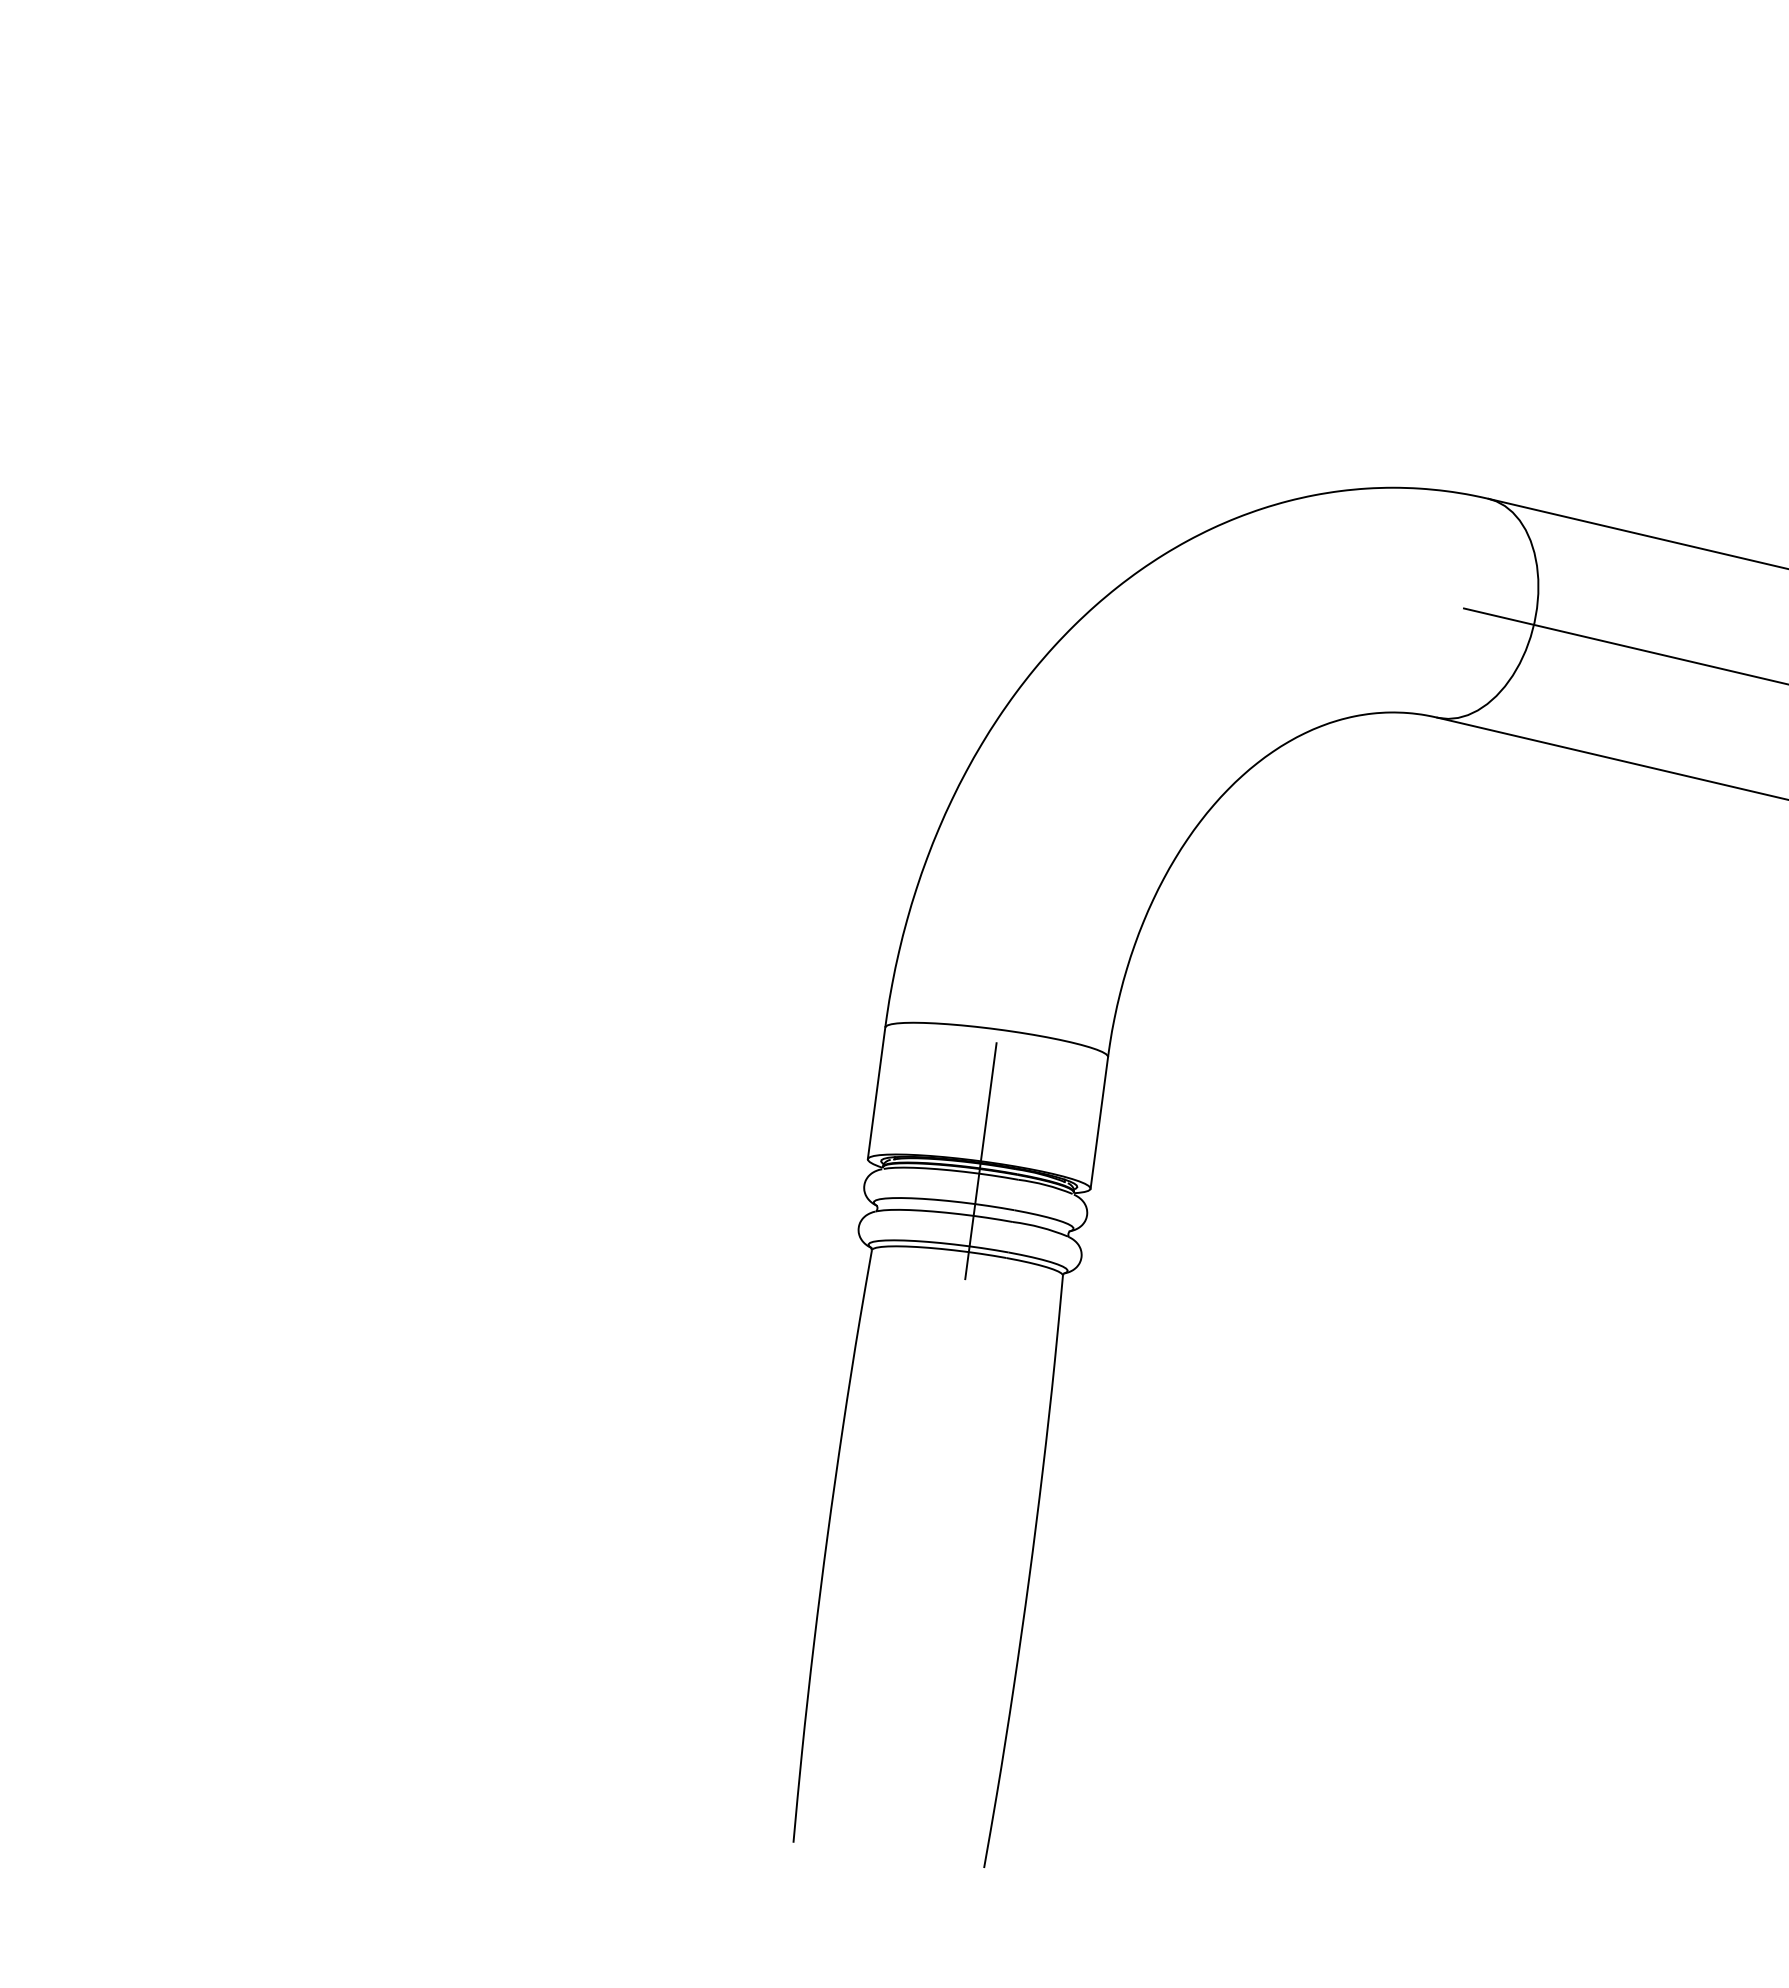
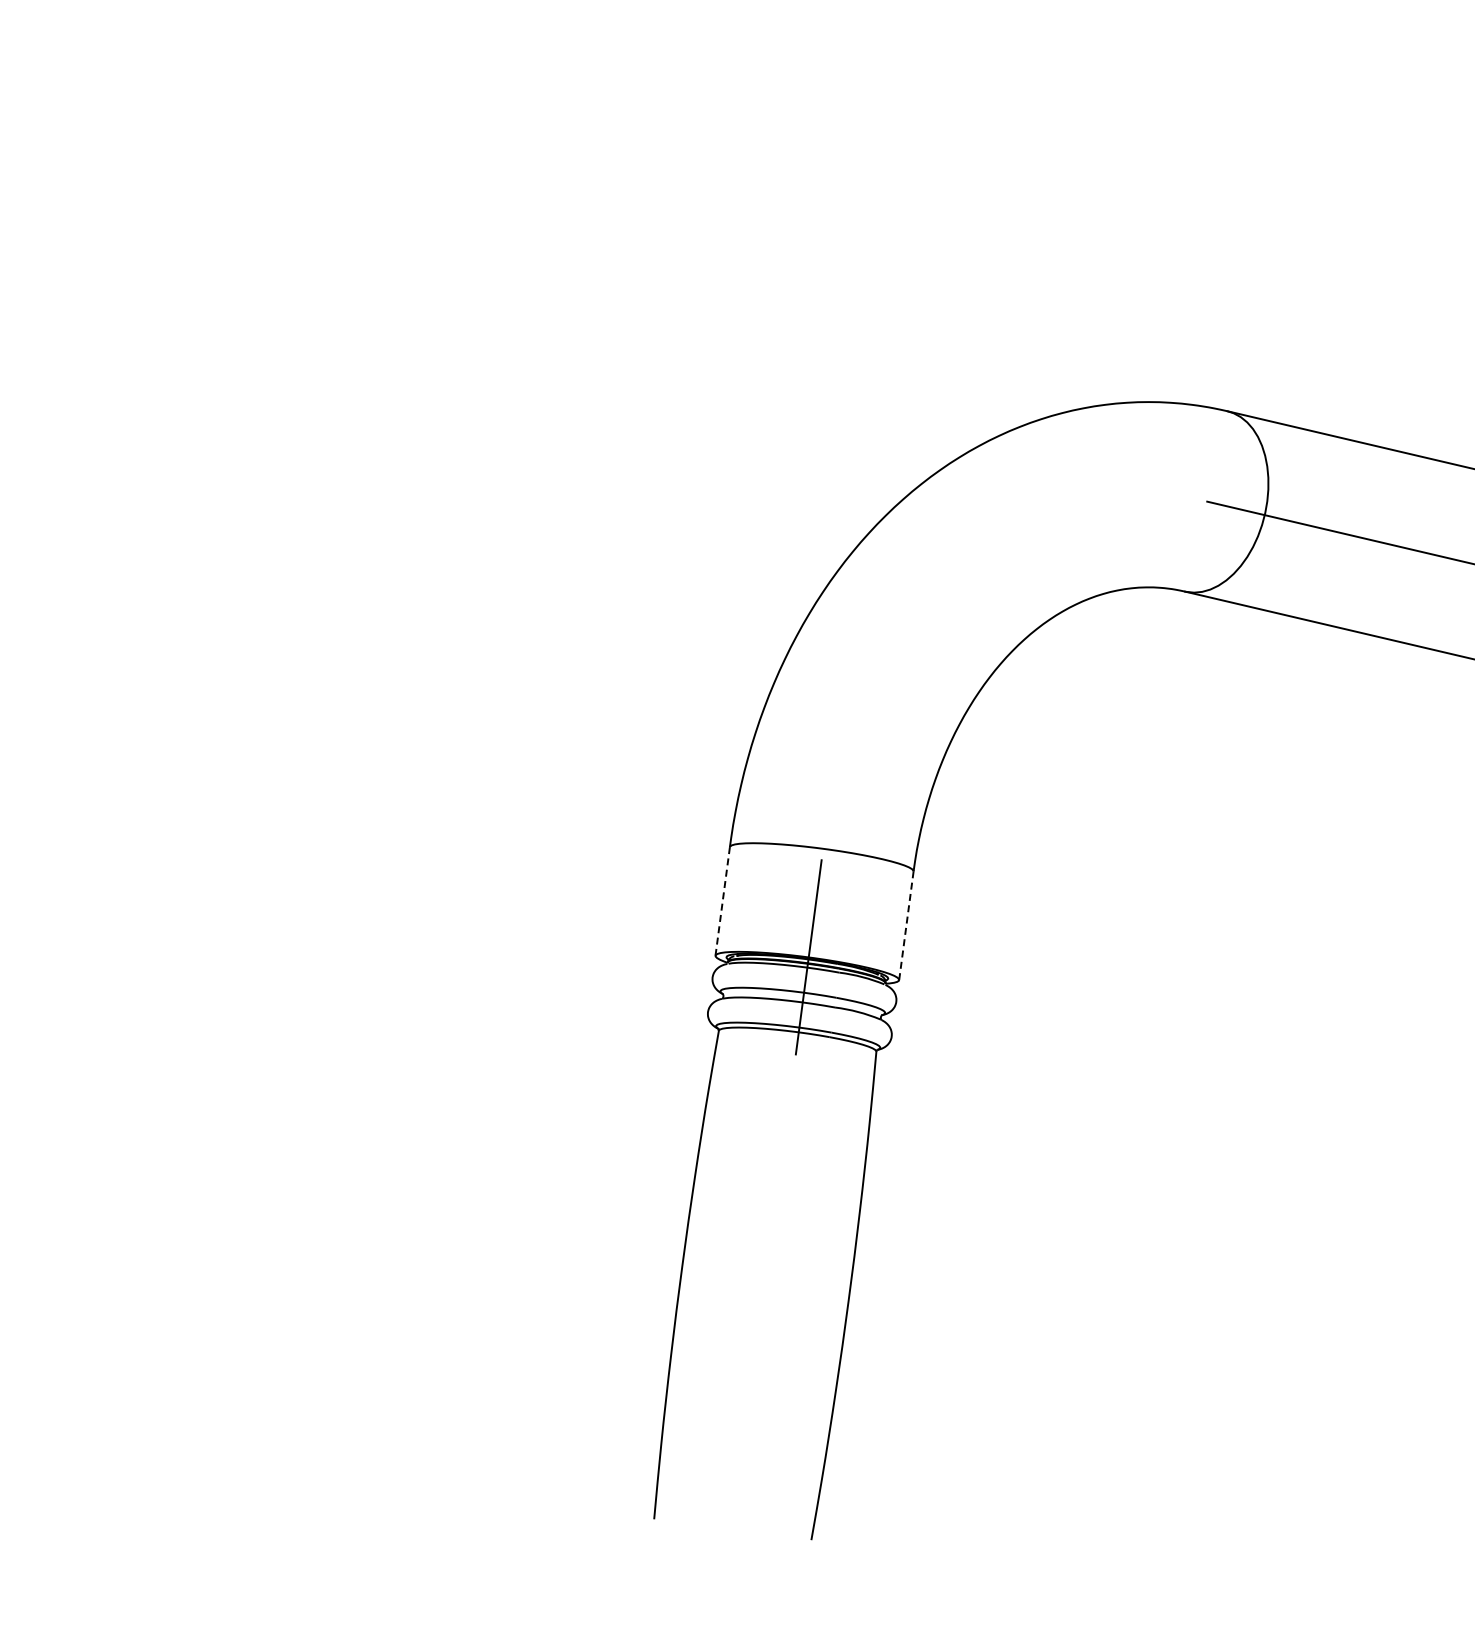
line: (876, 1093) -> (722, 901), solid -> dashed
line: (1099, 1122) -> (906, 925), solid -> dashed

